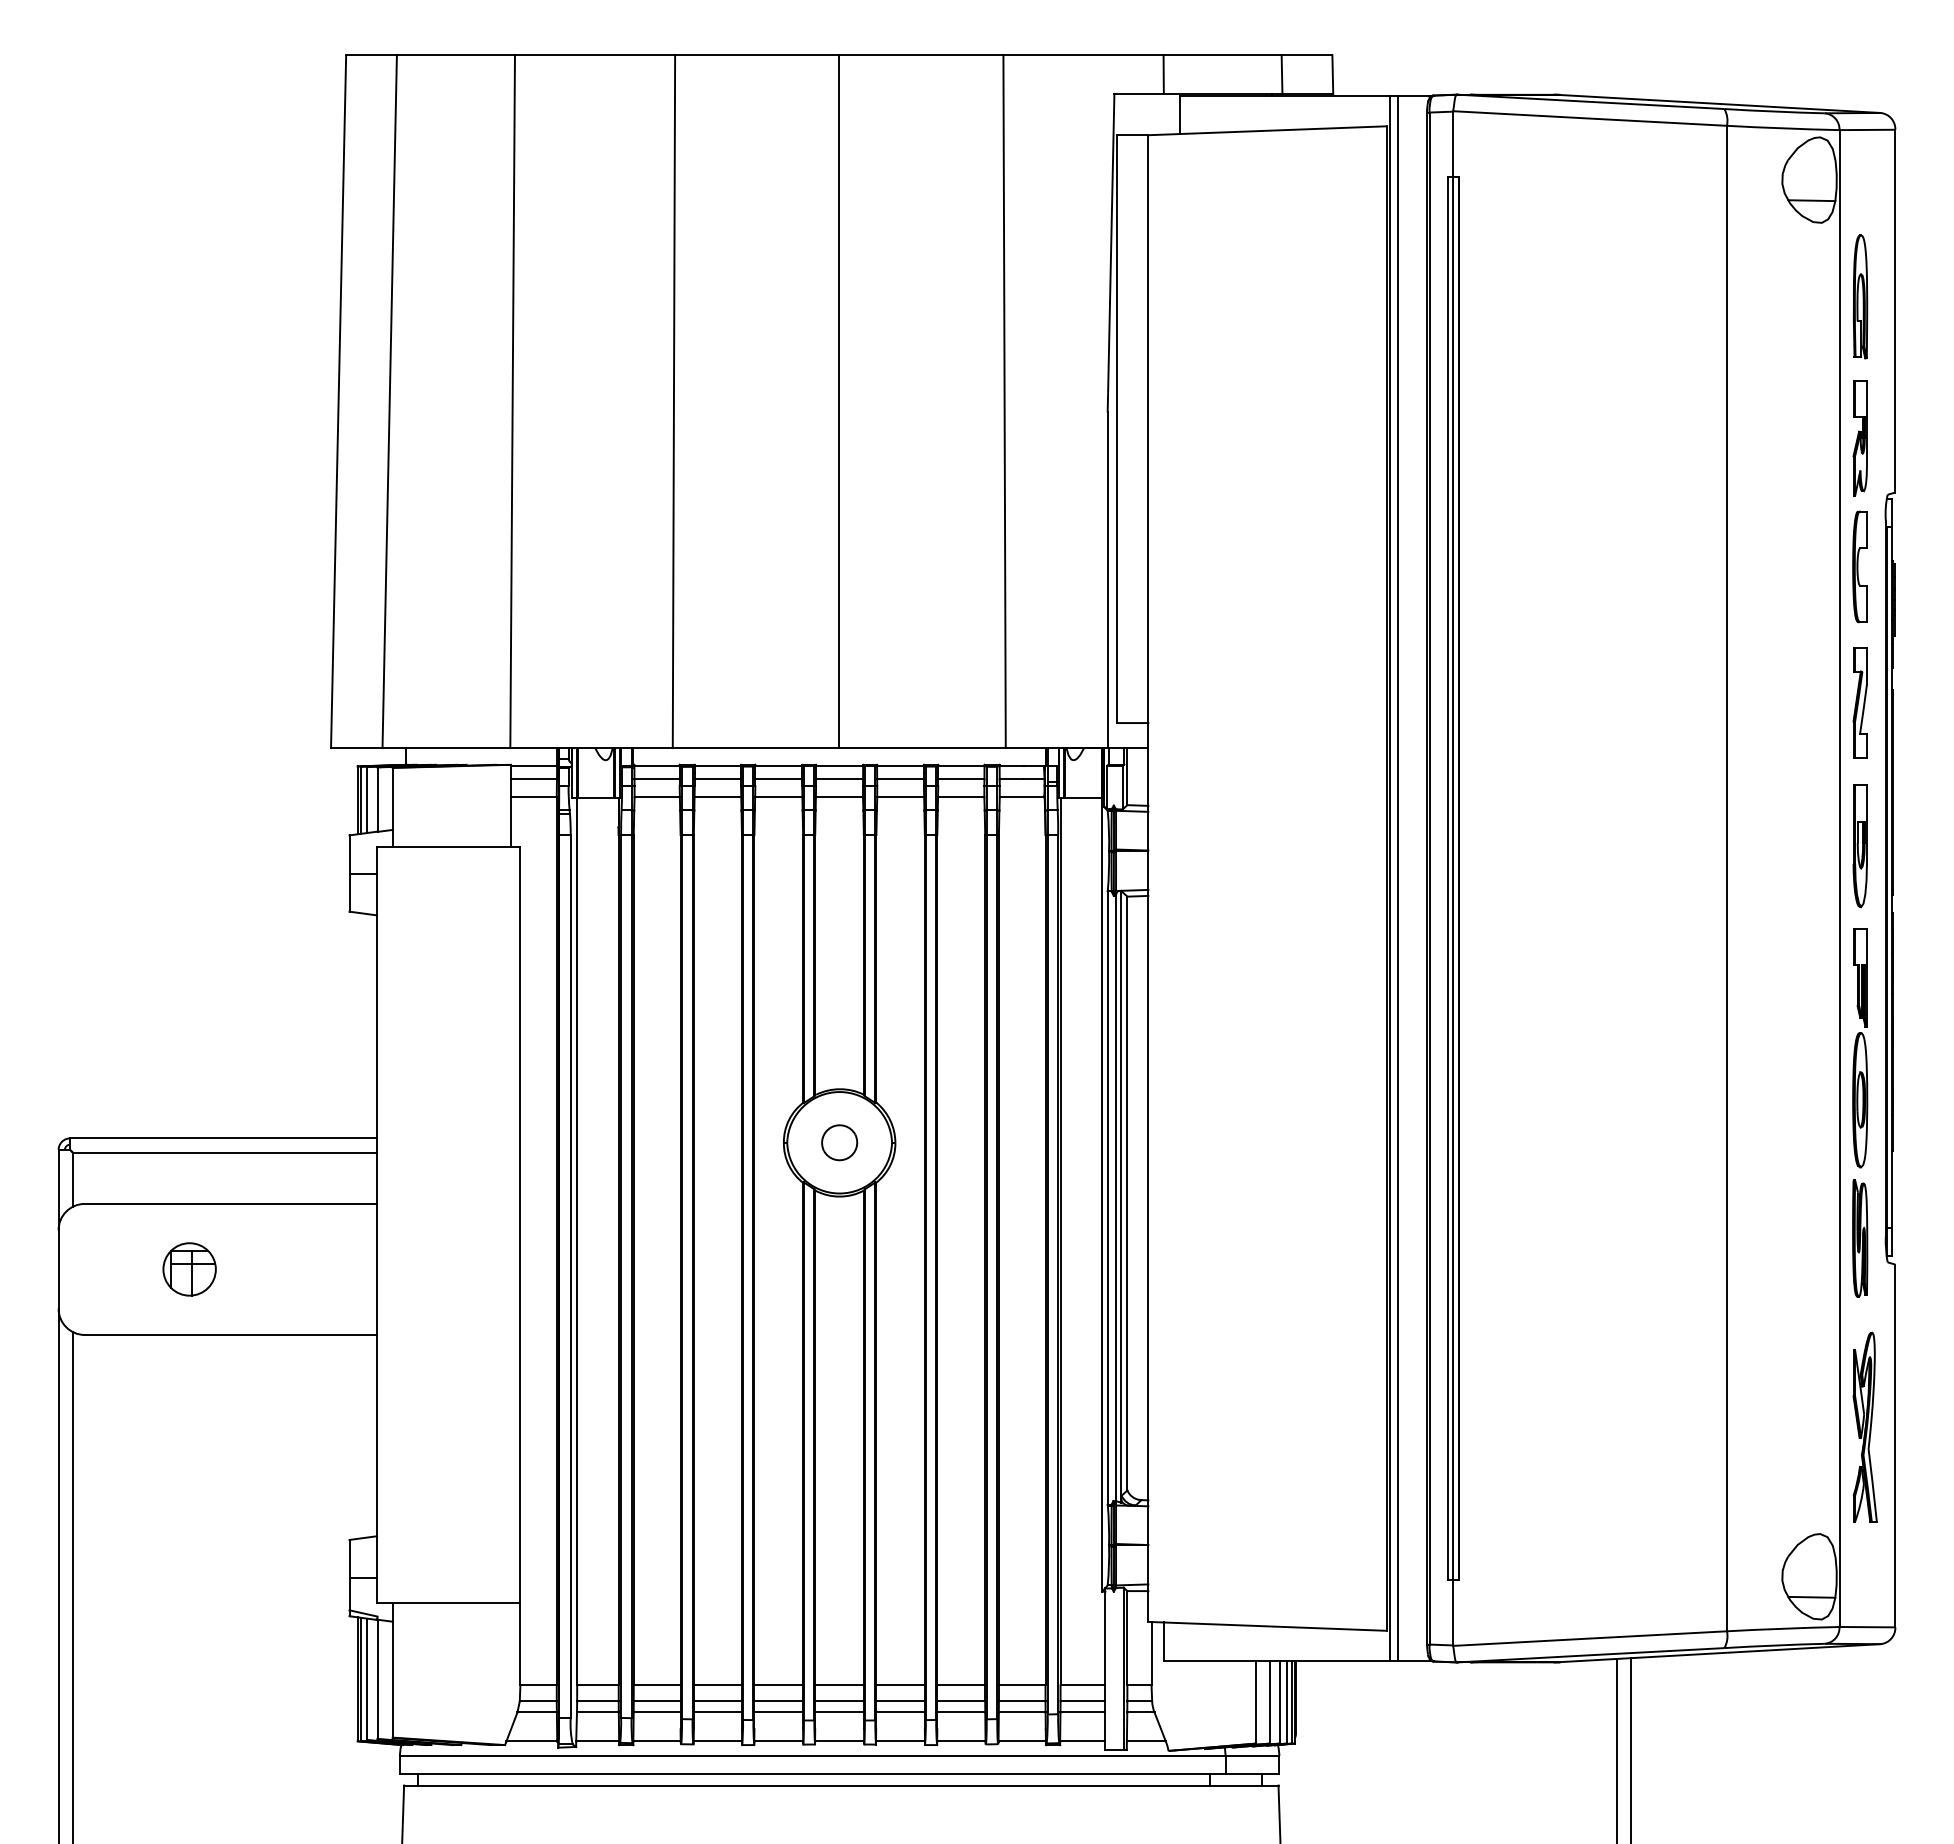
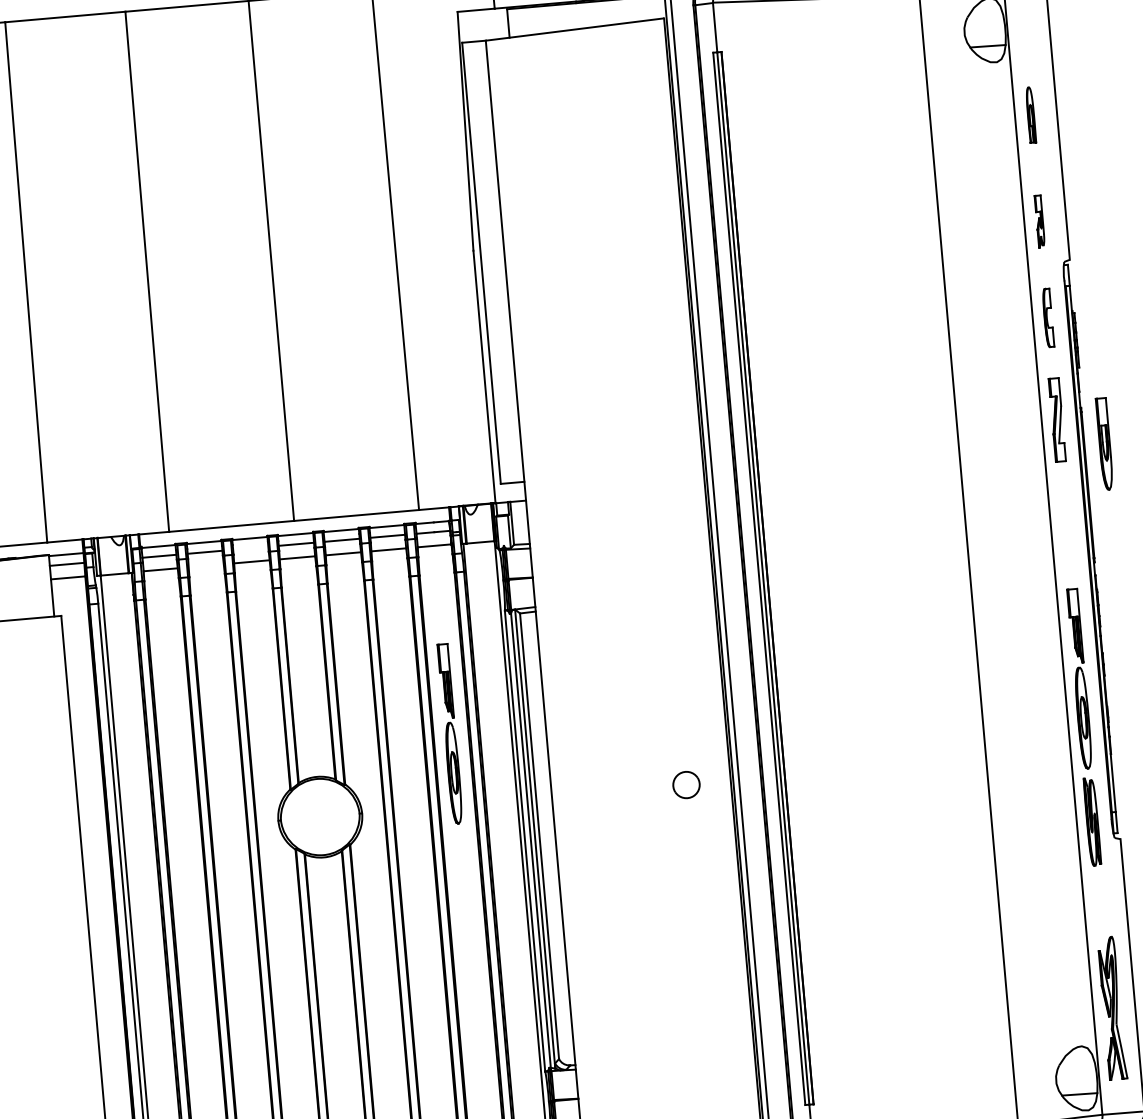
part: (1860, 296) -> (1030, 114), size x0.6
part: (1859, 438) -> (1039, 221), size x0.6
part: (1859, 566) -> (1047, 317), size x0.7
line: (778, 779) -> (250, 548), removed
line: (717, 797) -> (205, 565), removed
part: (1859, 846) -> (1104, 444), moved
part: (1021, 1048) -> (450, 734), added
part: (839, 1142) -> (686, 784), moved
part: (1864, 1426) -> (1111, 1007), moved

